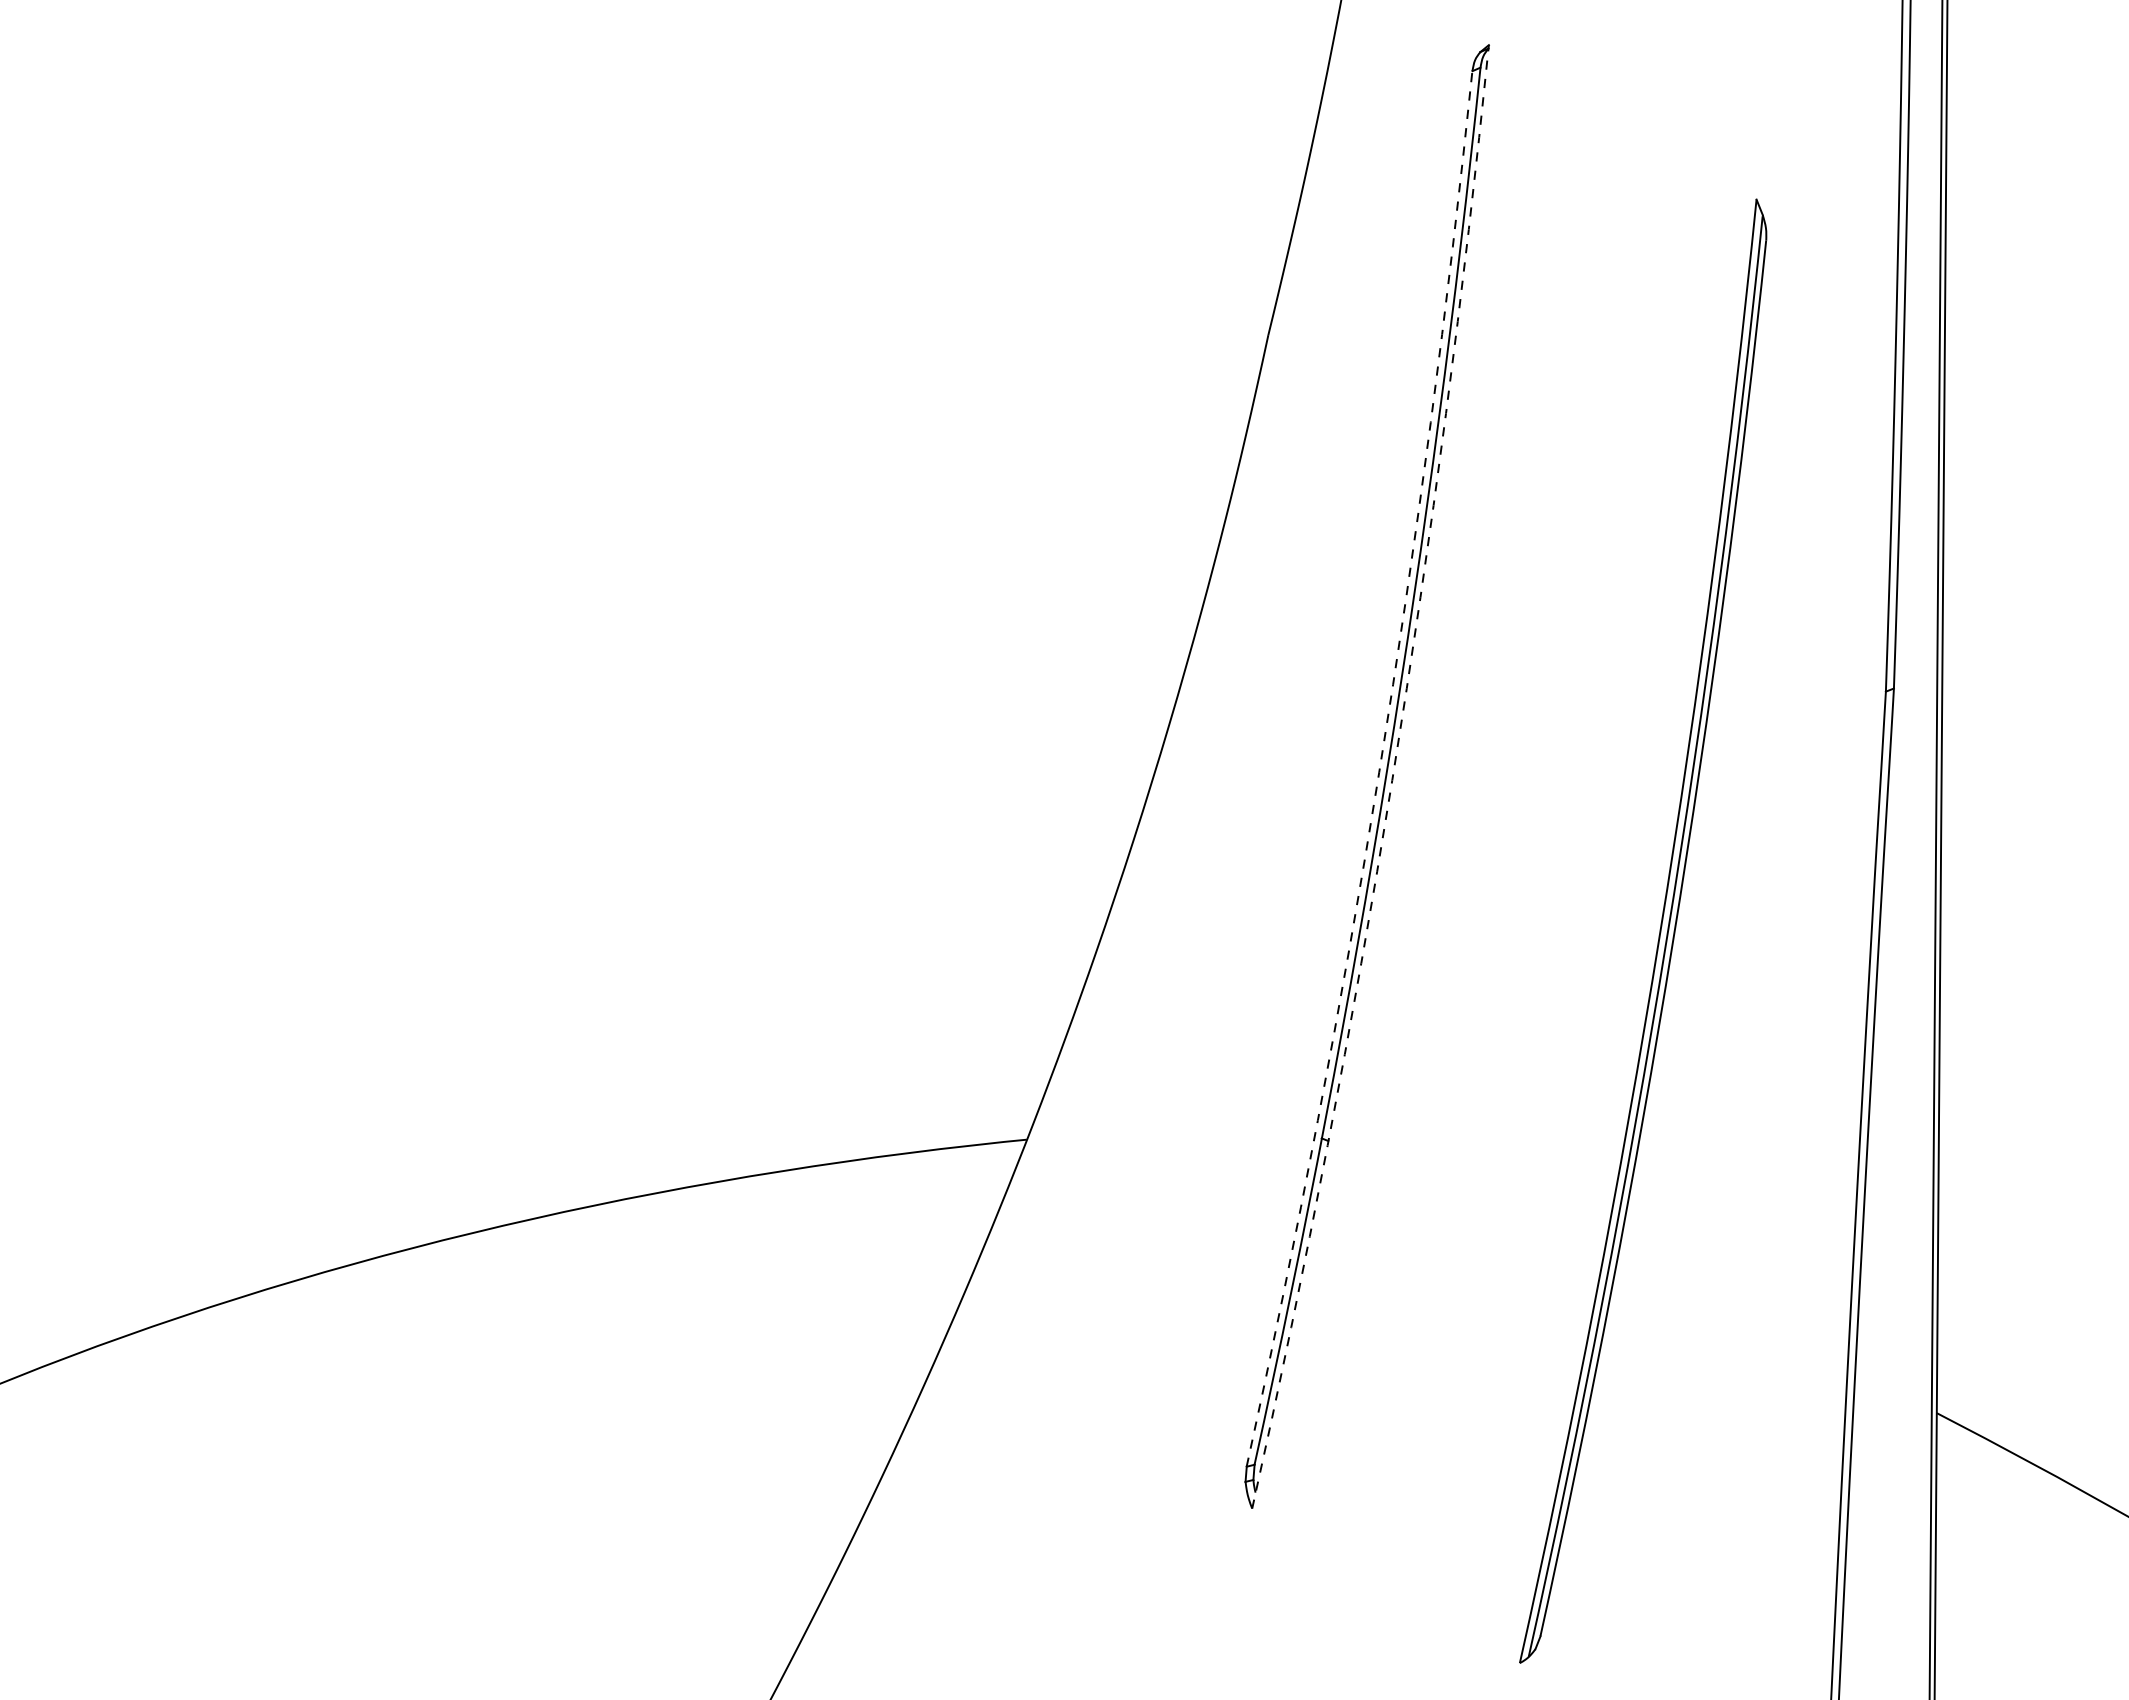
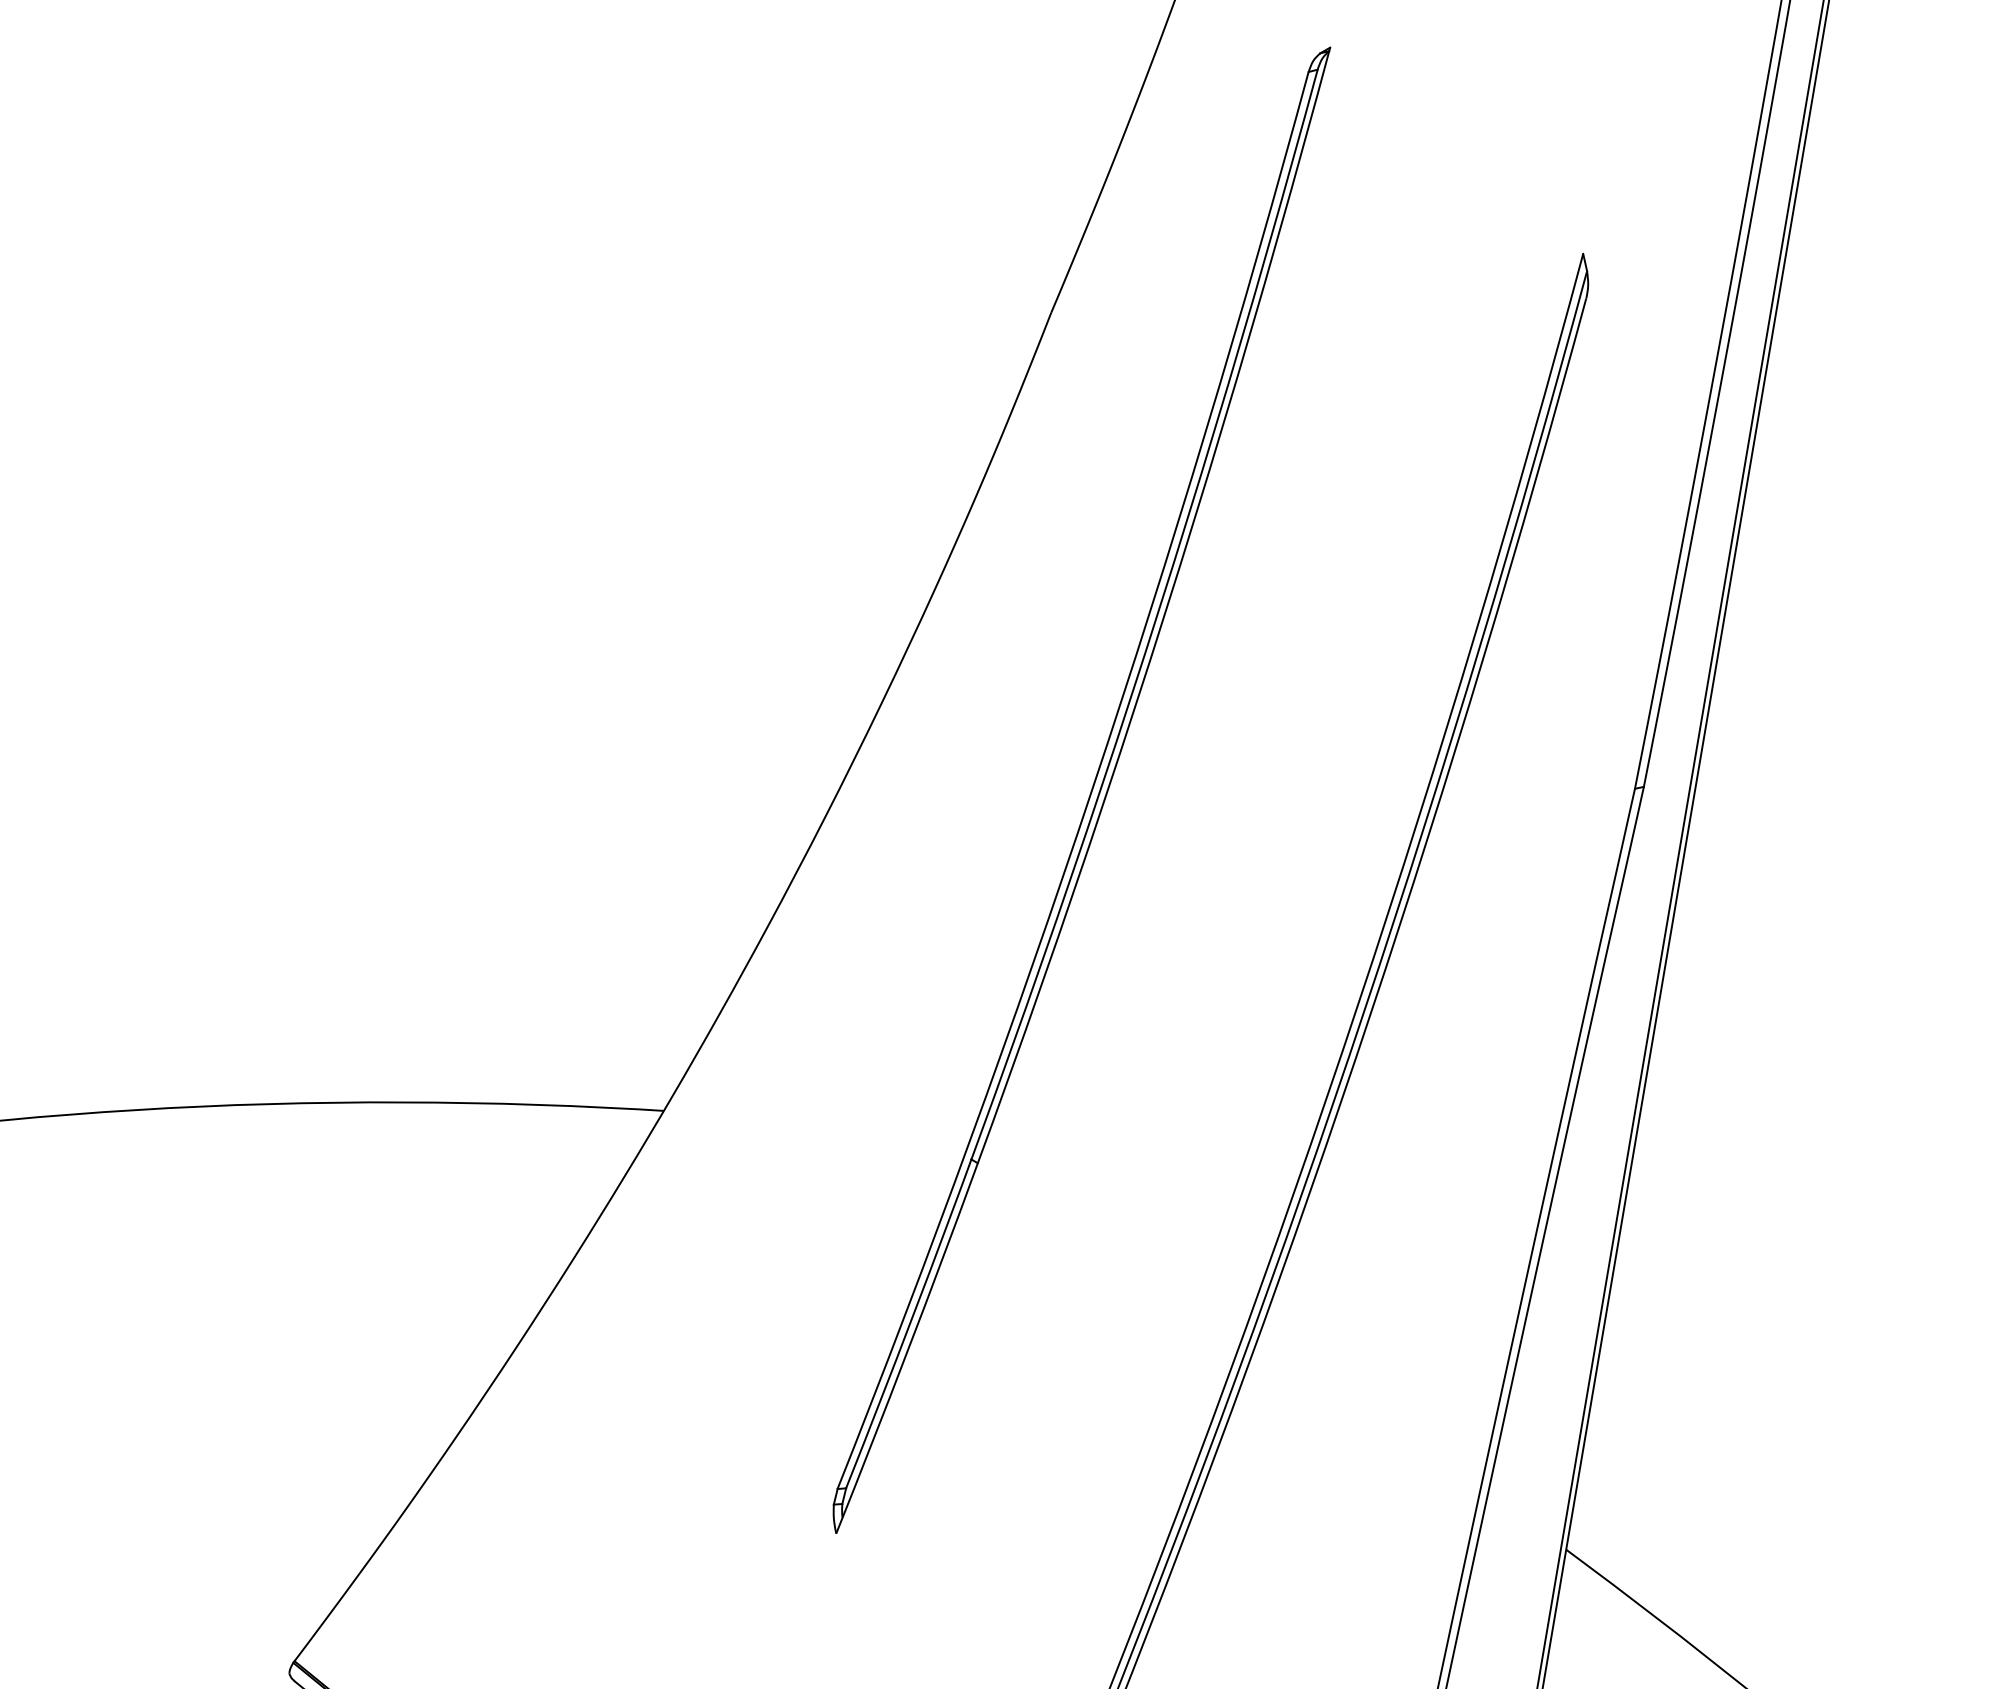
arc: (1379, 772) -> (1093, 787), dashed -> solid
arc: (1392, 780) -> (1105, 798), dashed -> solid

